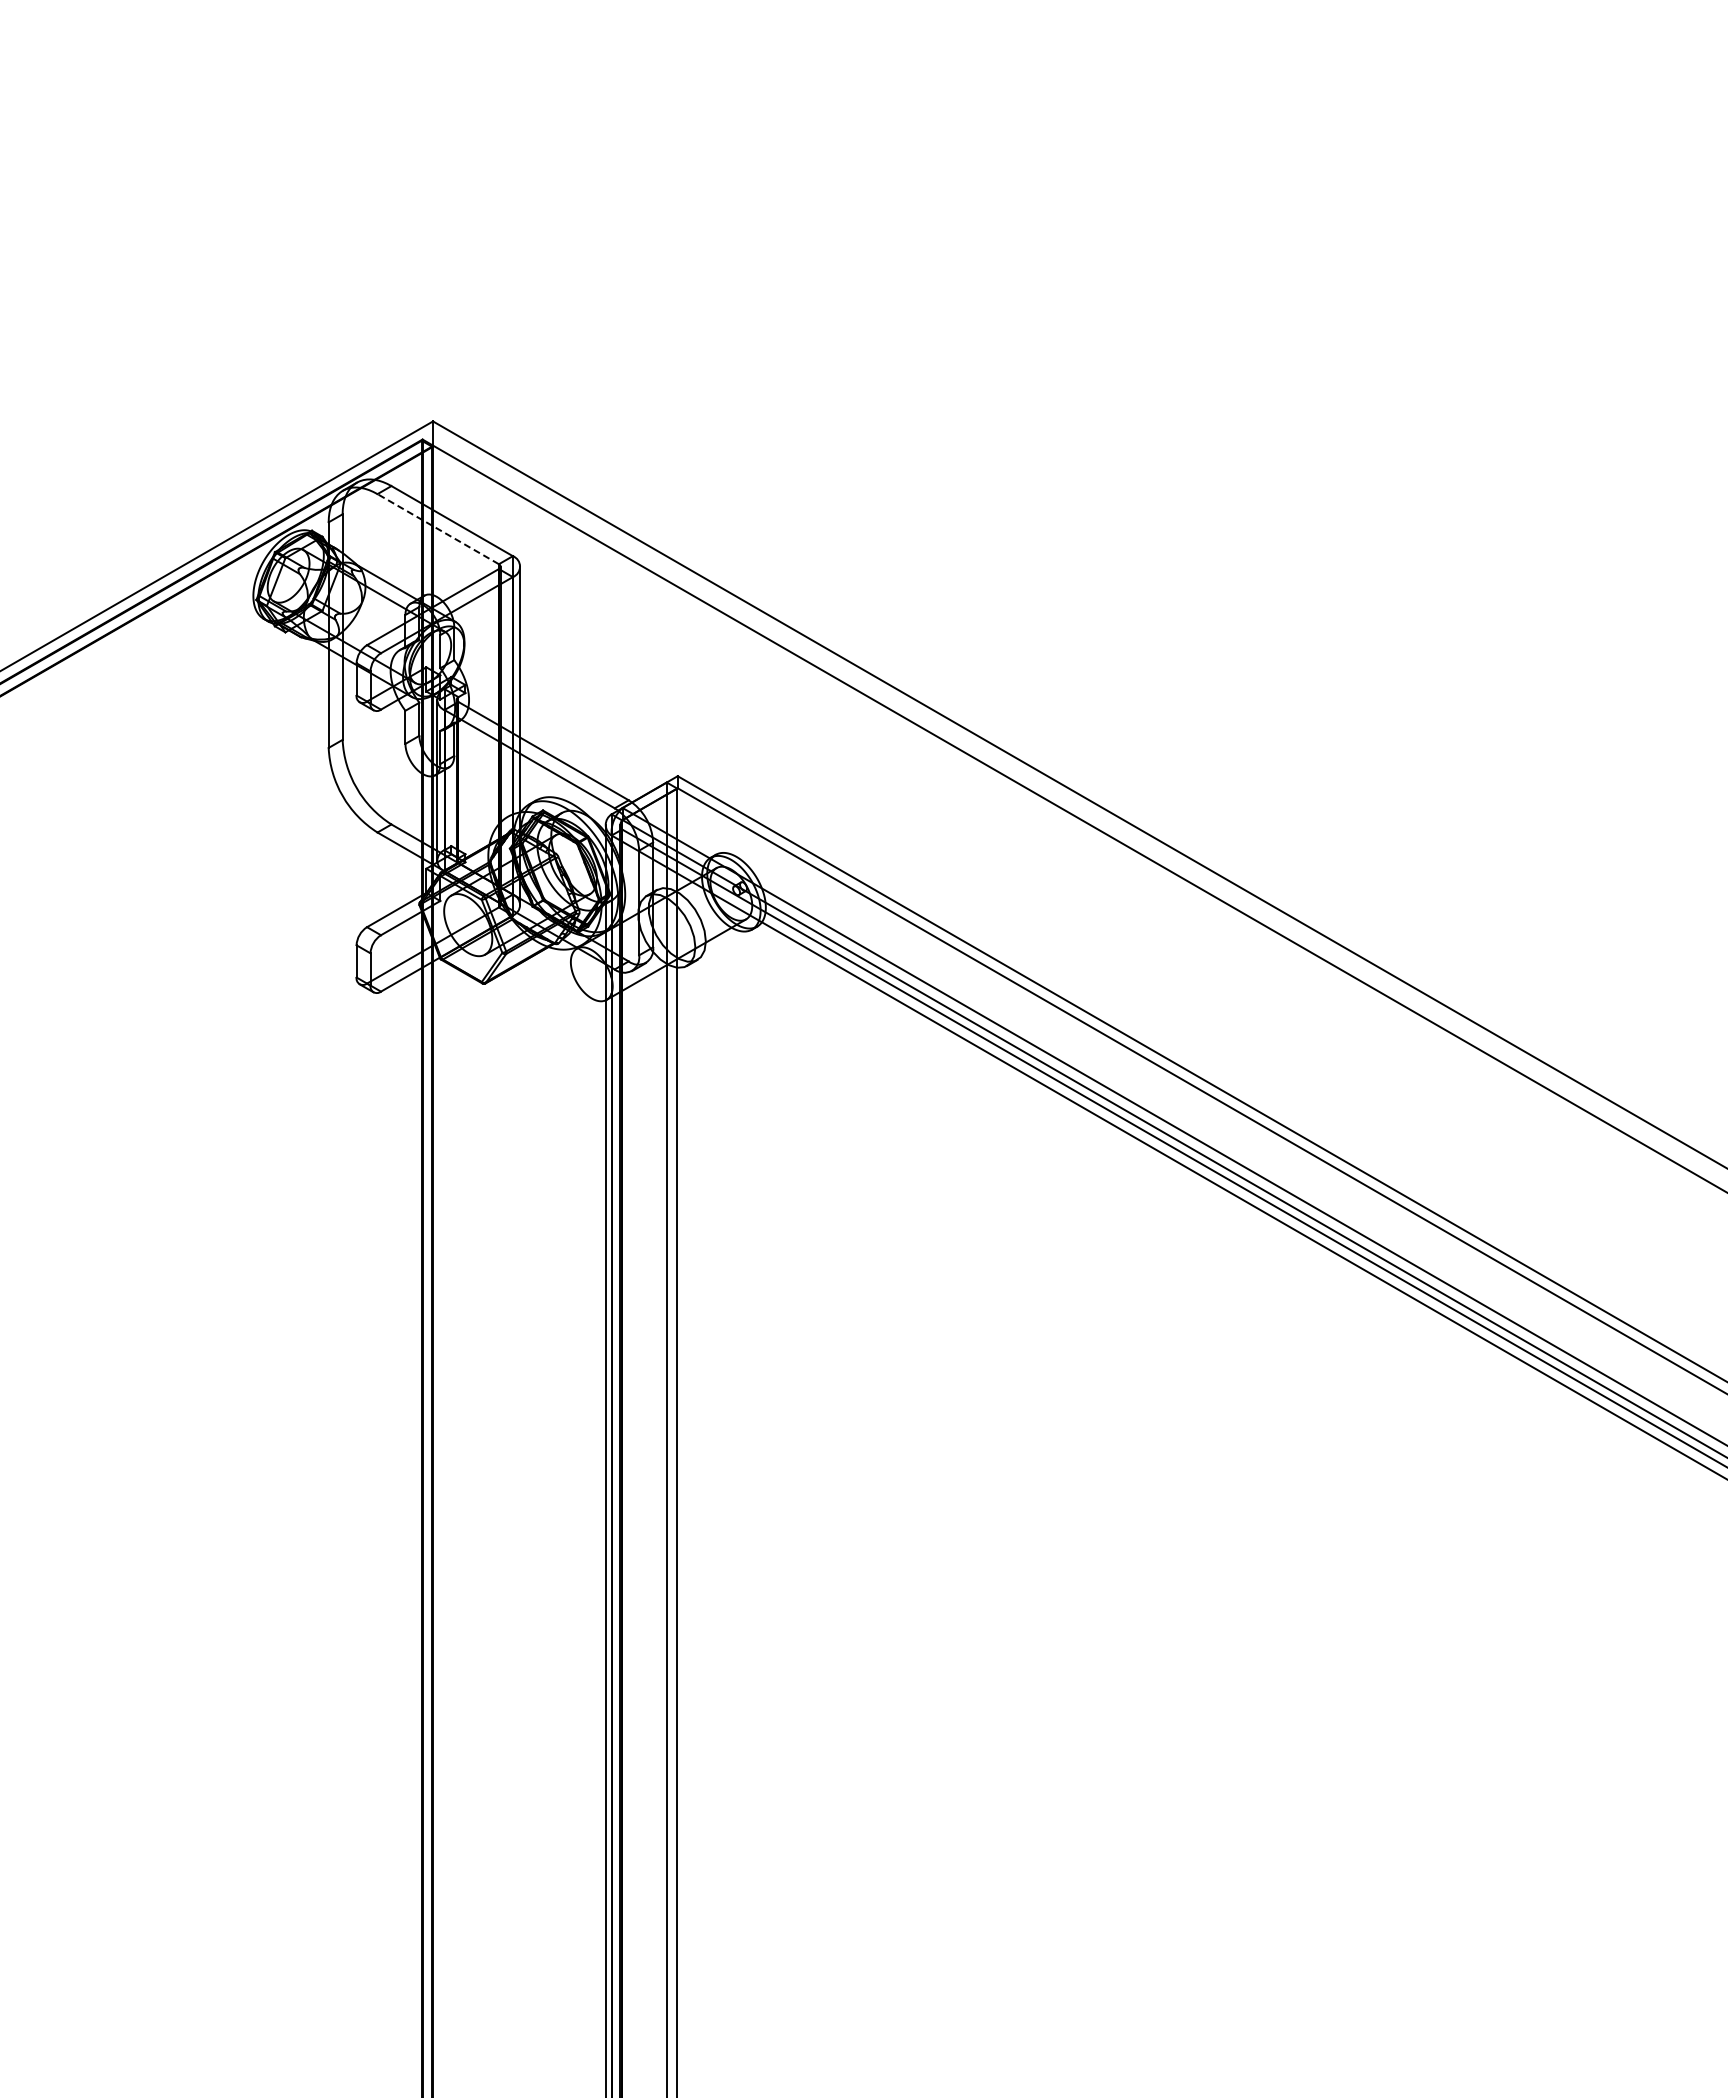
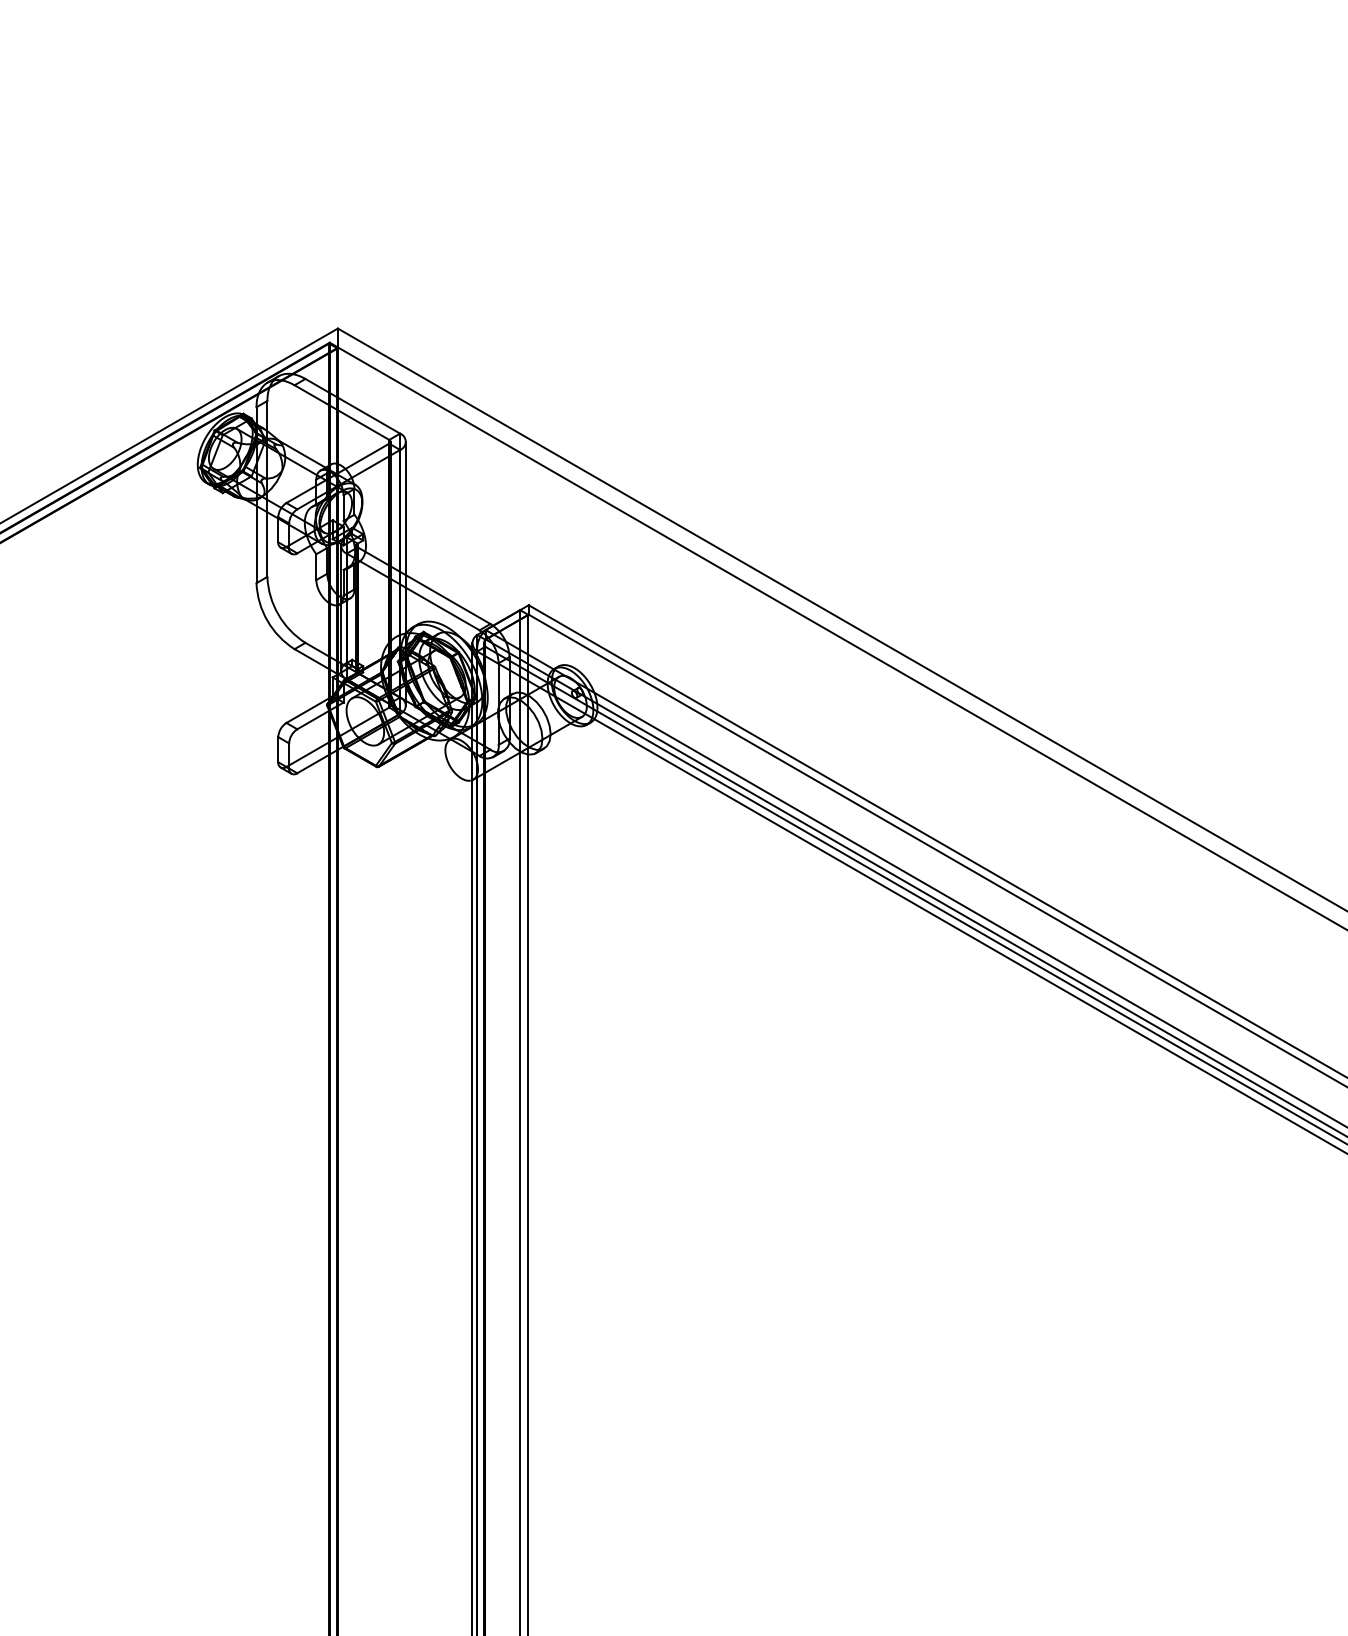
line: (437, 528) -> (341, 412), dashed -> solid

